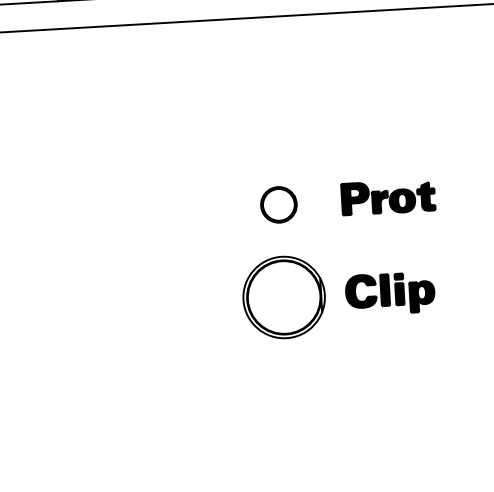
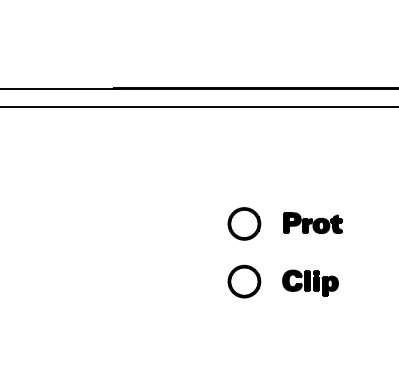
part: (278, 204) -> (244, 223), size x1.43
part: (284, 297) -> (244, 281), size x0.62

